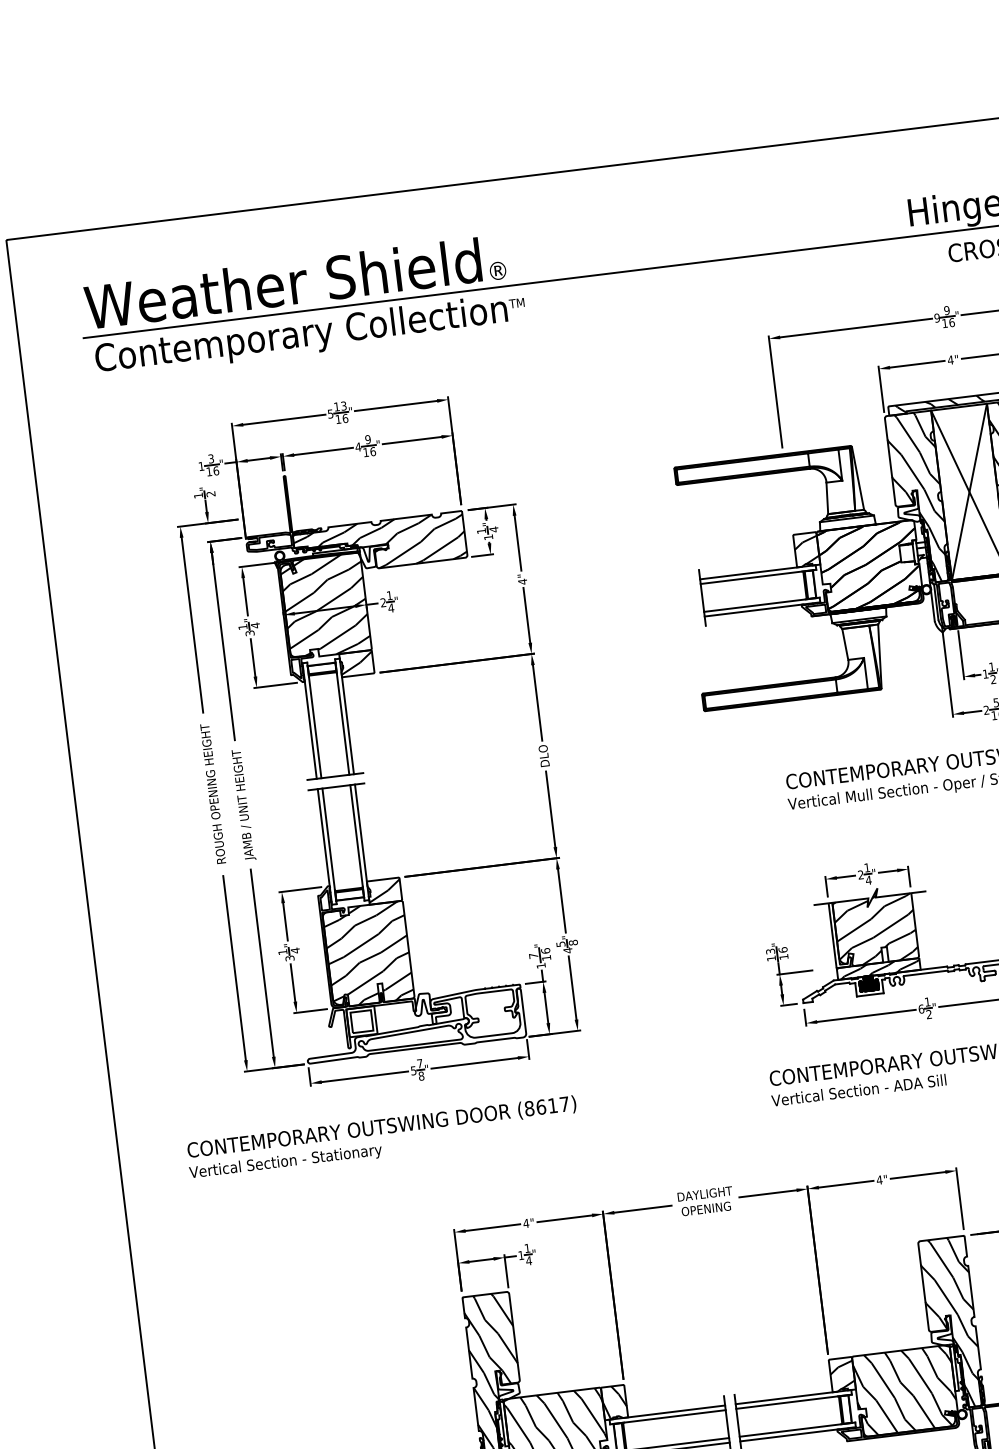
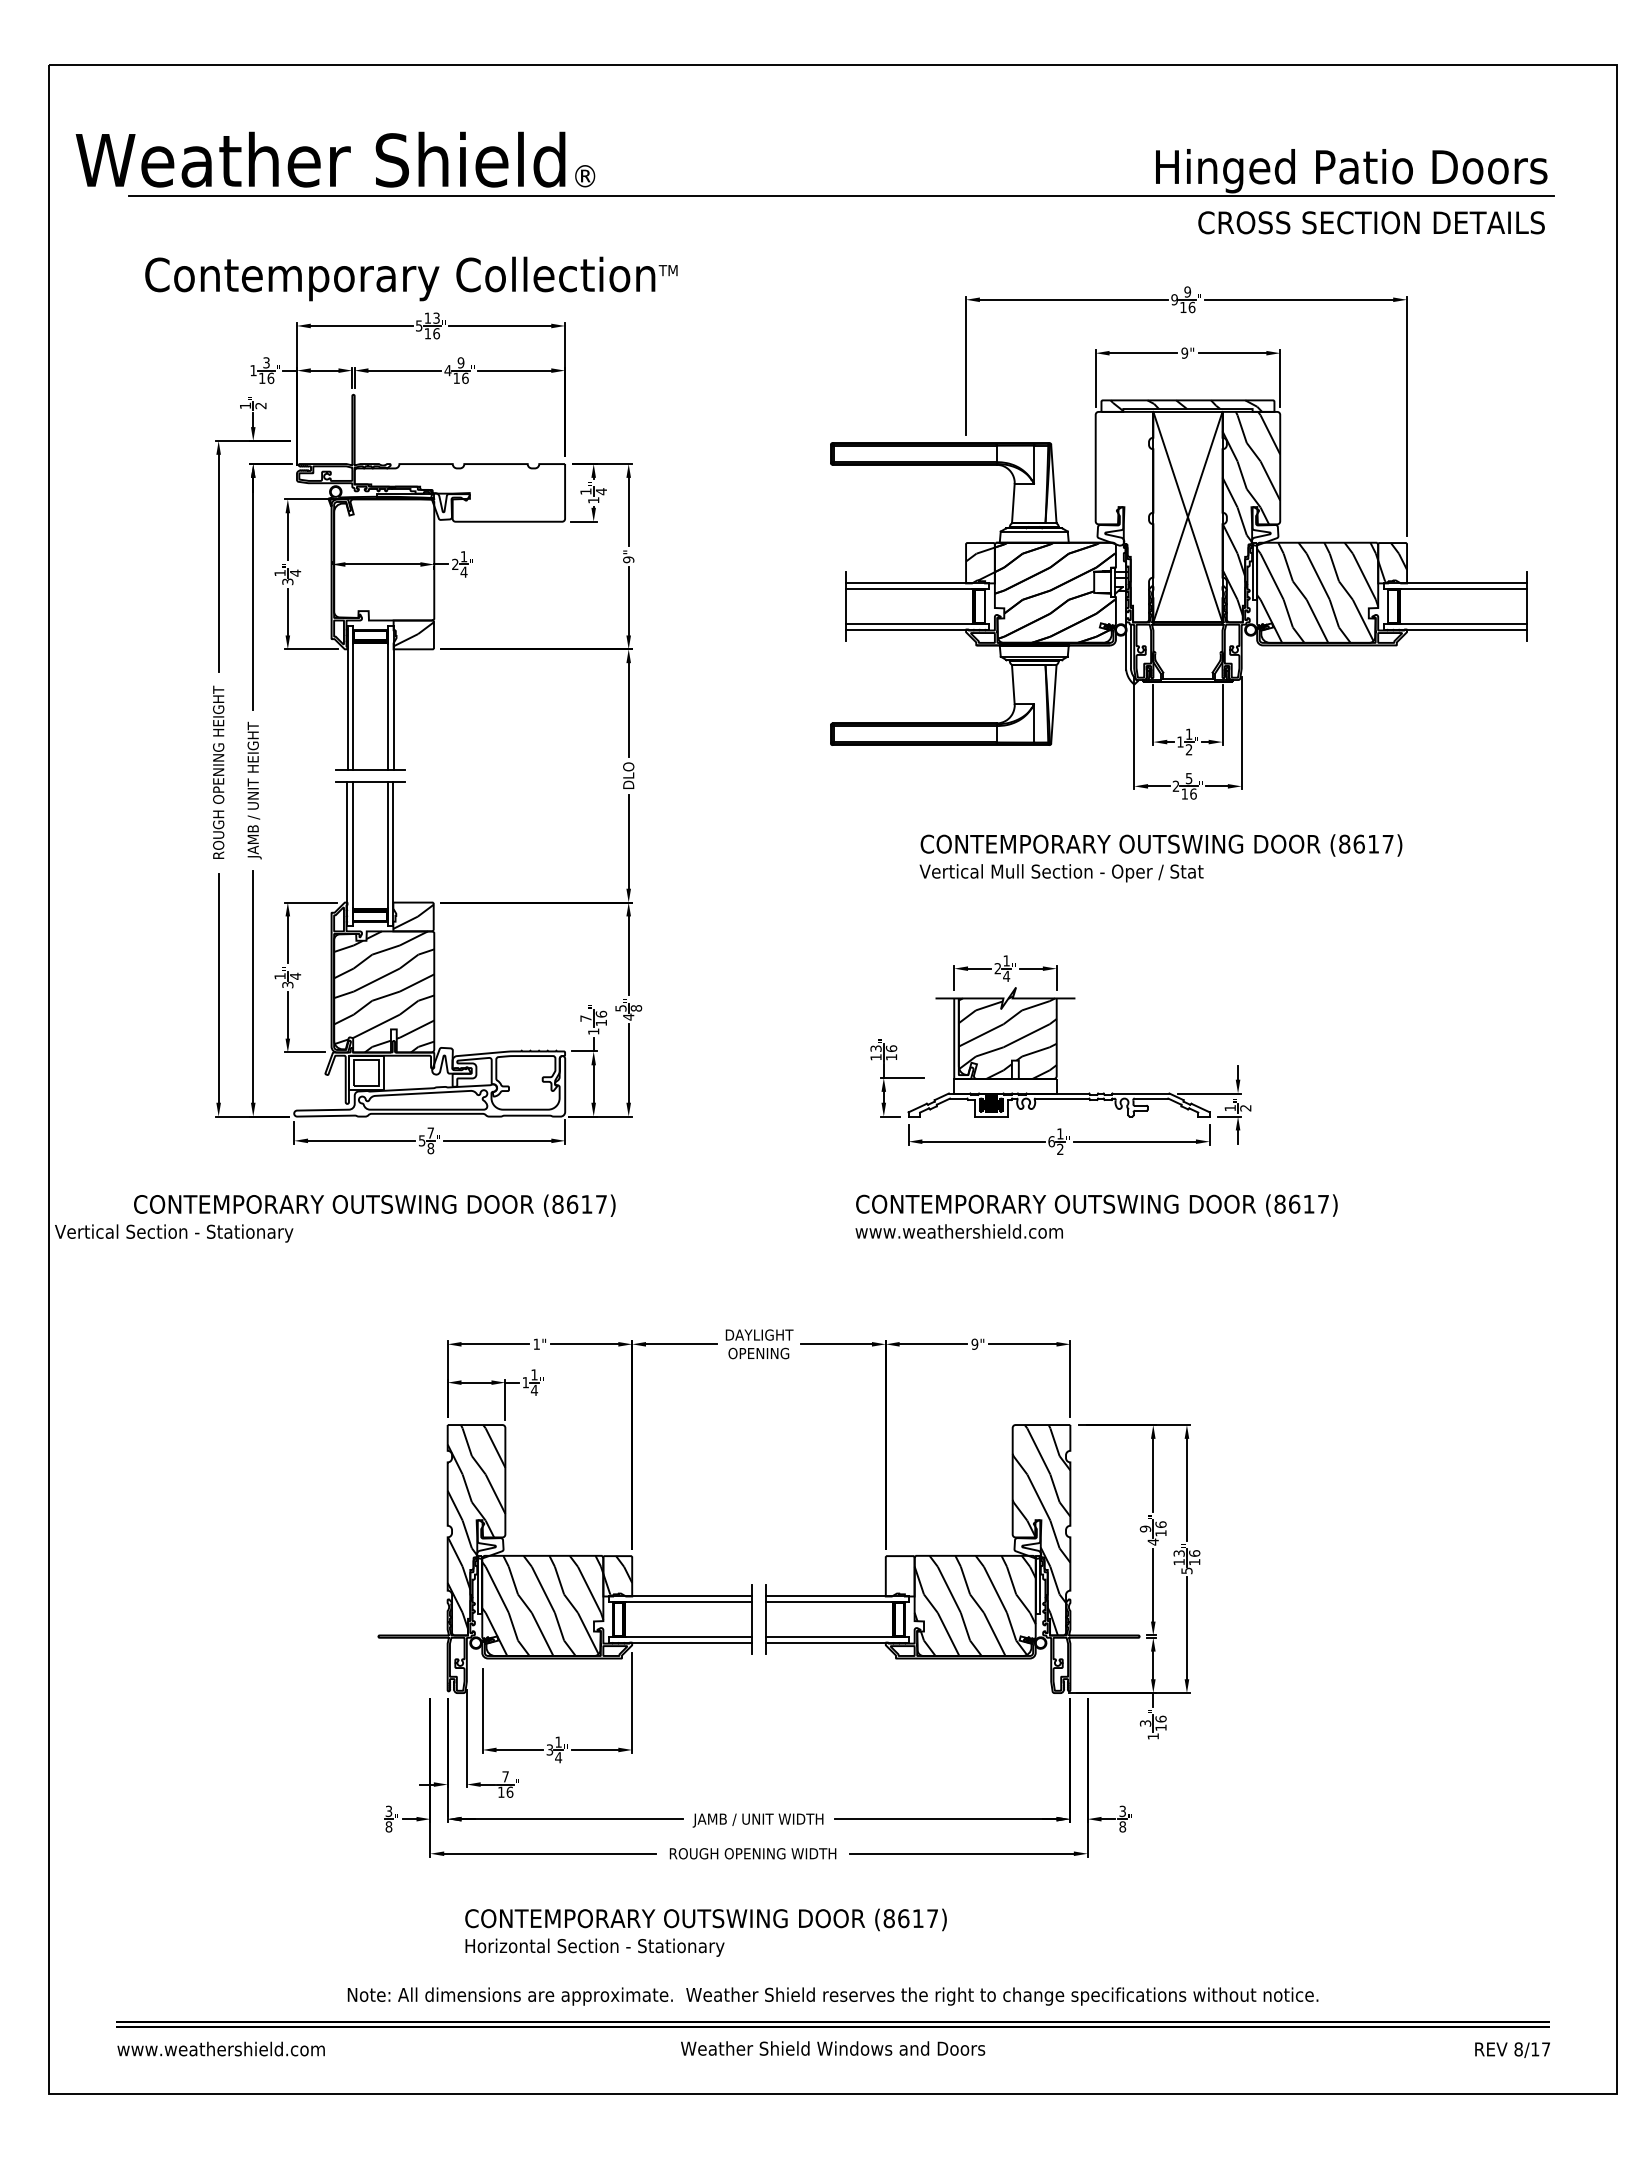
text: (295, 282) -> (335, 159), moved
text: (310, 335) -> (411, 278), moved
text: (950, 359) -> (1184, 352), 4" -> 9"
hatch: (918, 497) -> (1124, 516), removed
hatch: (379, 544) -> (459, 492), removed
text: (522, 581) -> (628, 559), 4" -> 9"
hatch: (325, 605) -> (384, 559), removed
hatch: (878, 968) -> (1005, 1085), removed
text: (859, 1090) -> (963, 1231), Vertical Section - ADA Sill -> www.weathershield.com
text: (286, 1162) -> (174, 1233), moved
text: (879, 1179) -> (974, 1343), 4" -> 9"
text: (525, 1222) -> (536, 1343), 4" -> 1"
hatch: (841, 1374) -> (899, 1576), removed

